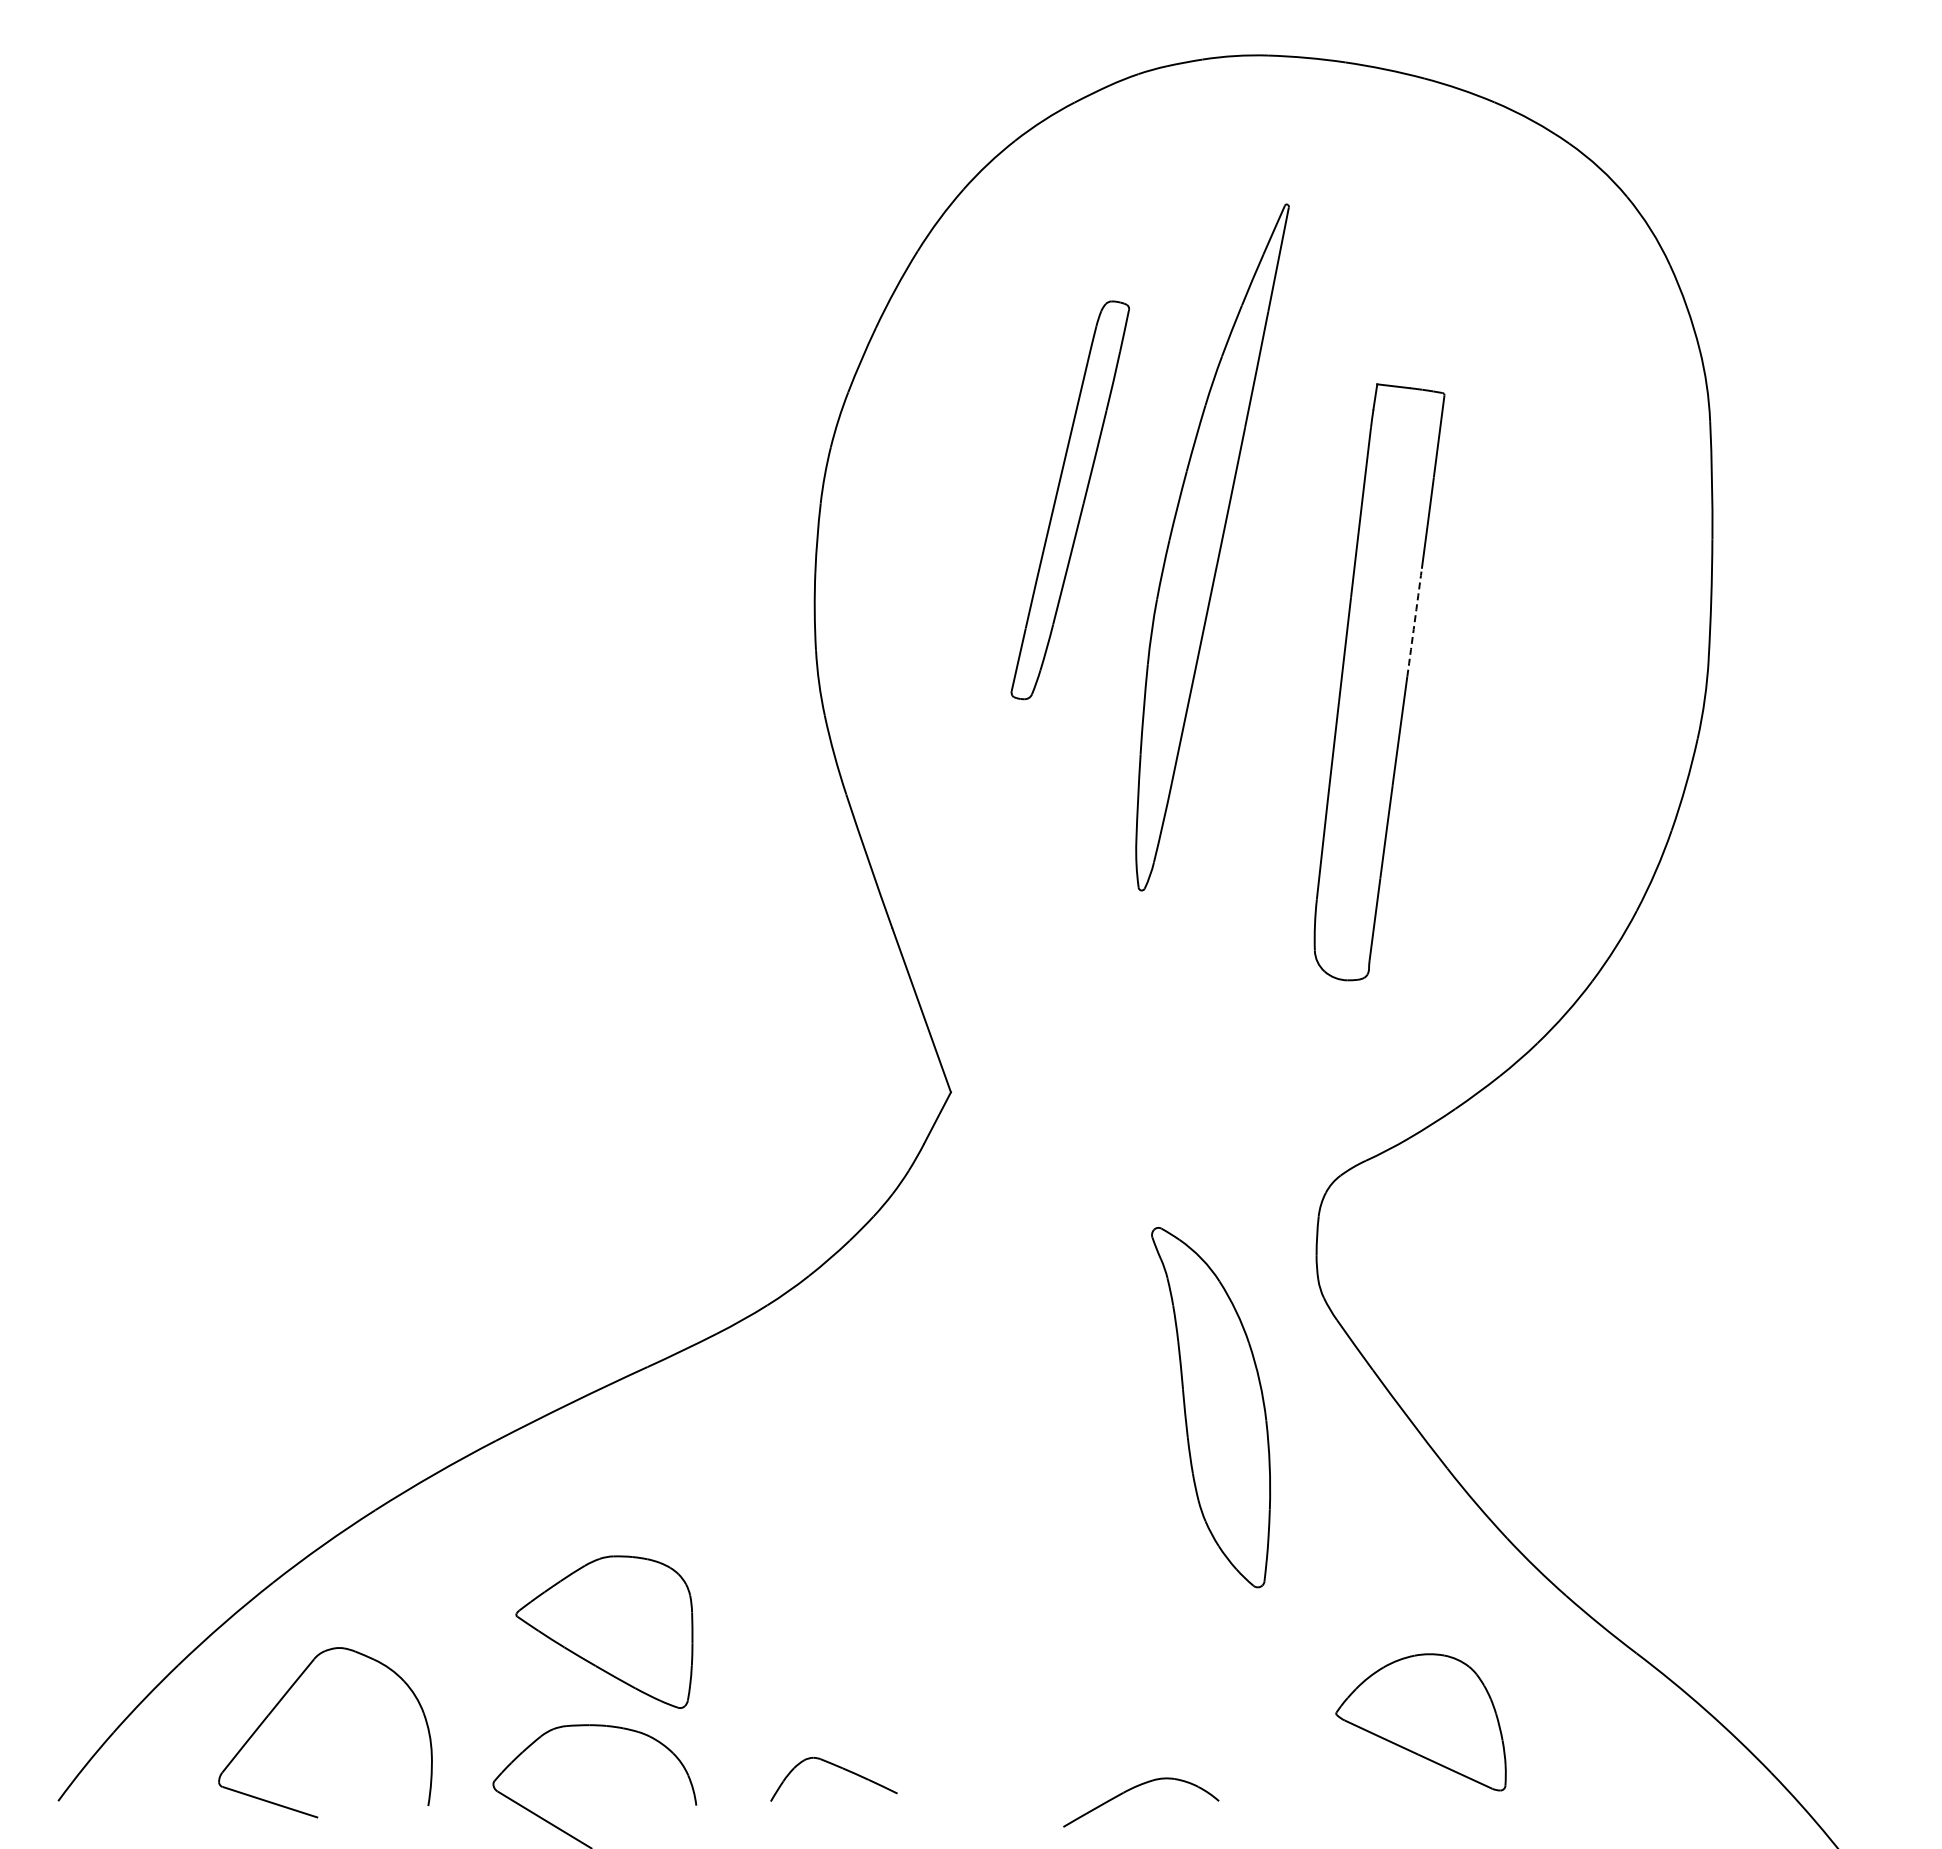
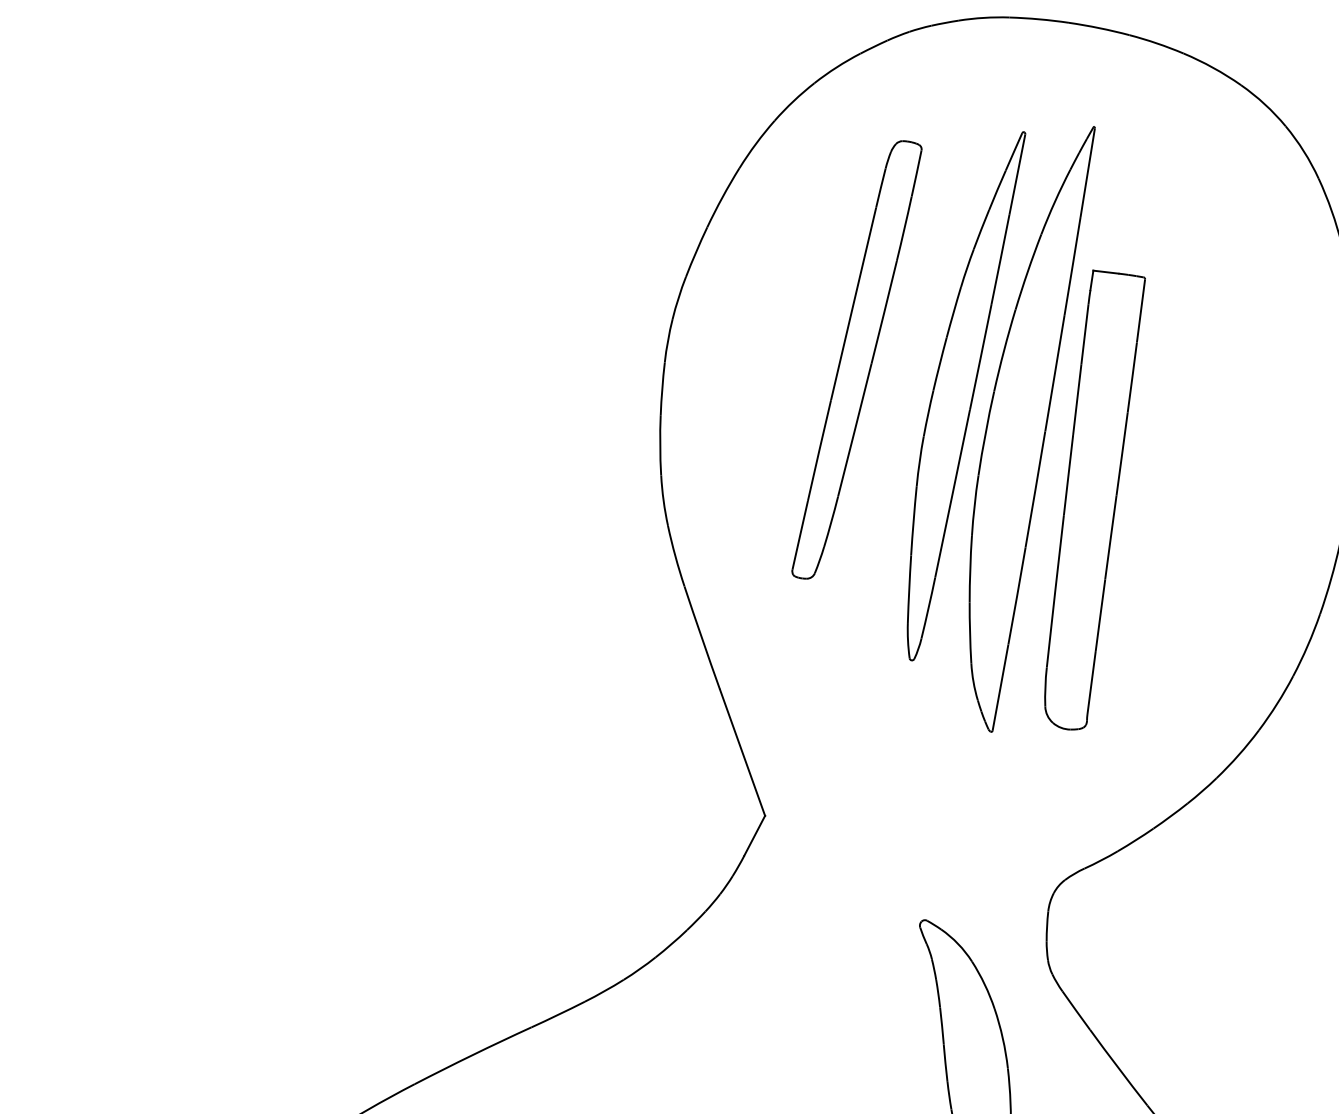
part: (1070, 500) -> (857, 360), size x1.43
part: (1297, 590) -> (1031, 429), added
arc: (1414, 622) -> (1122, 454), dashed -> solid

